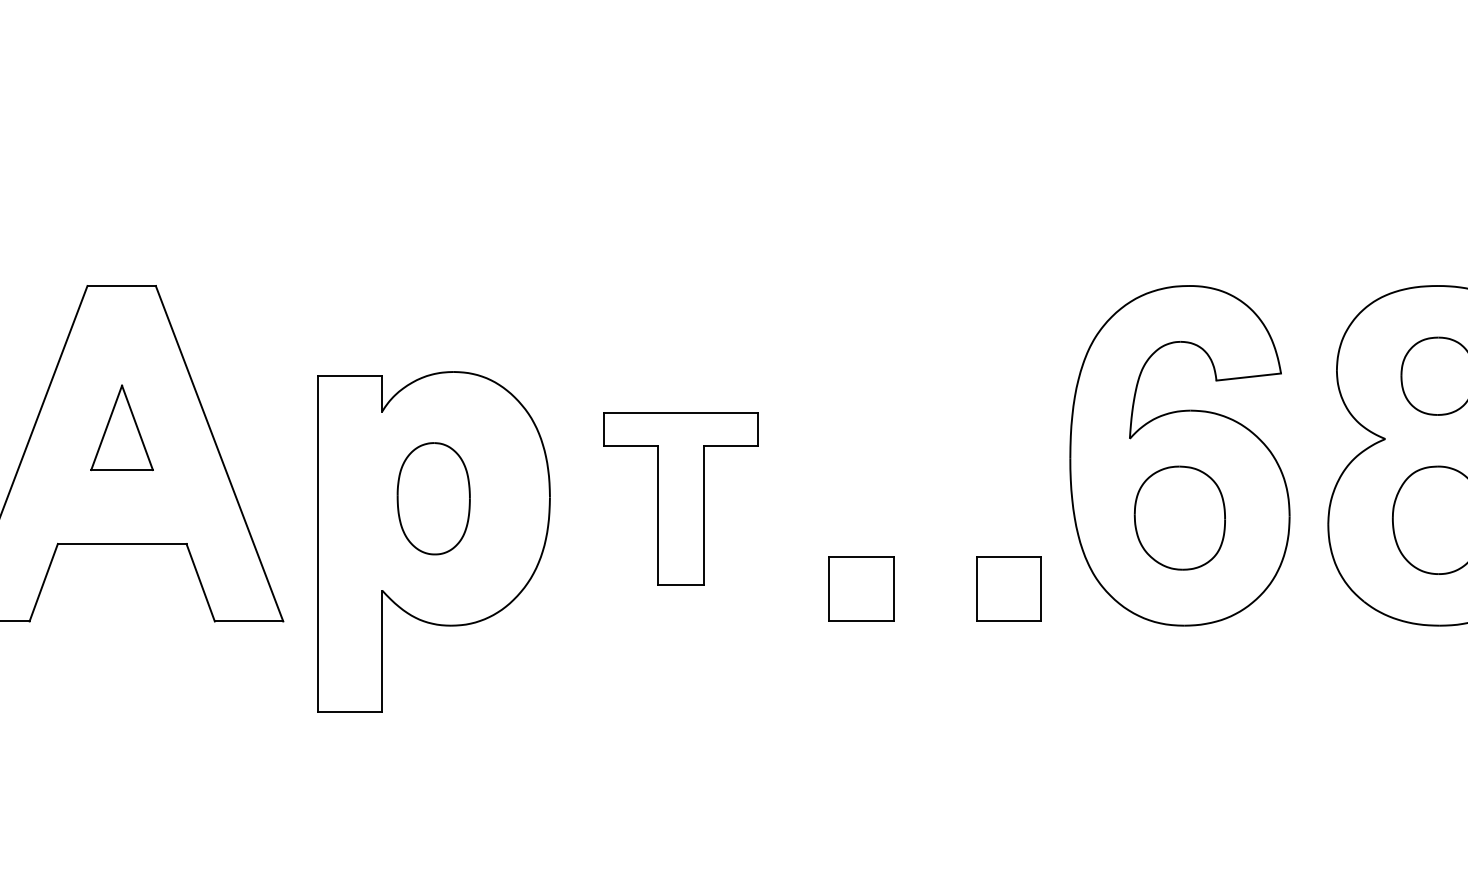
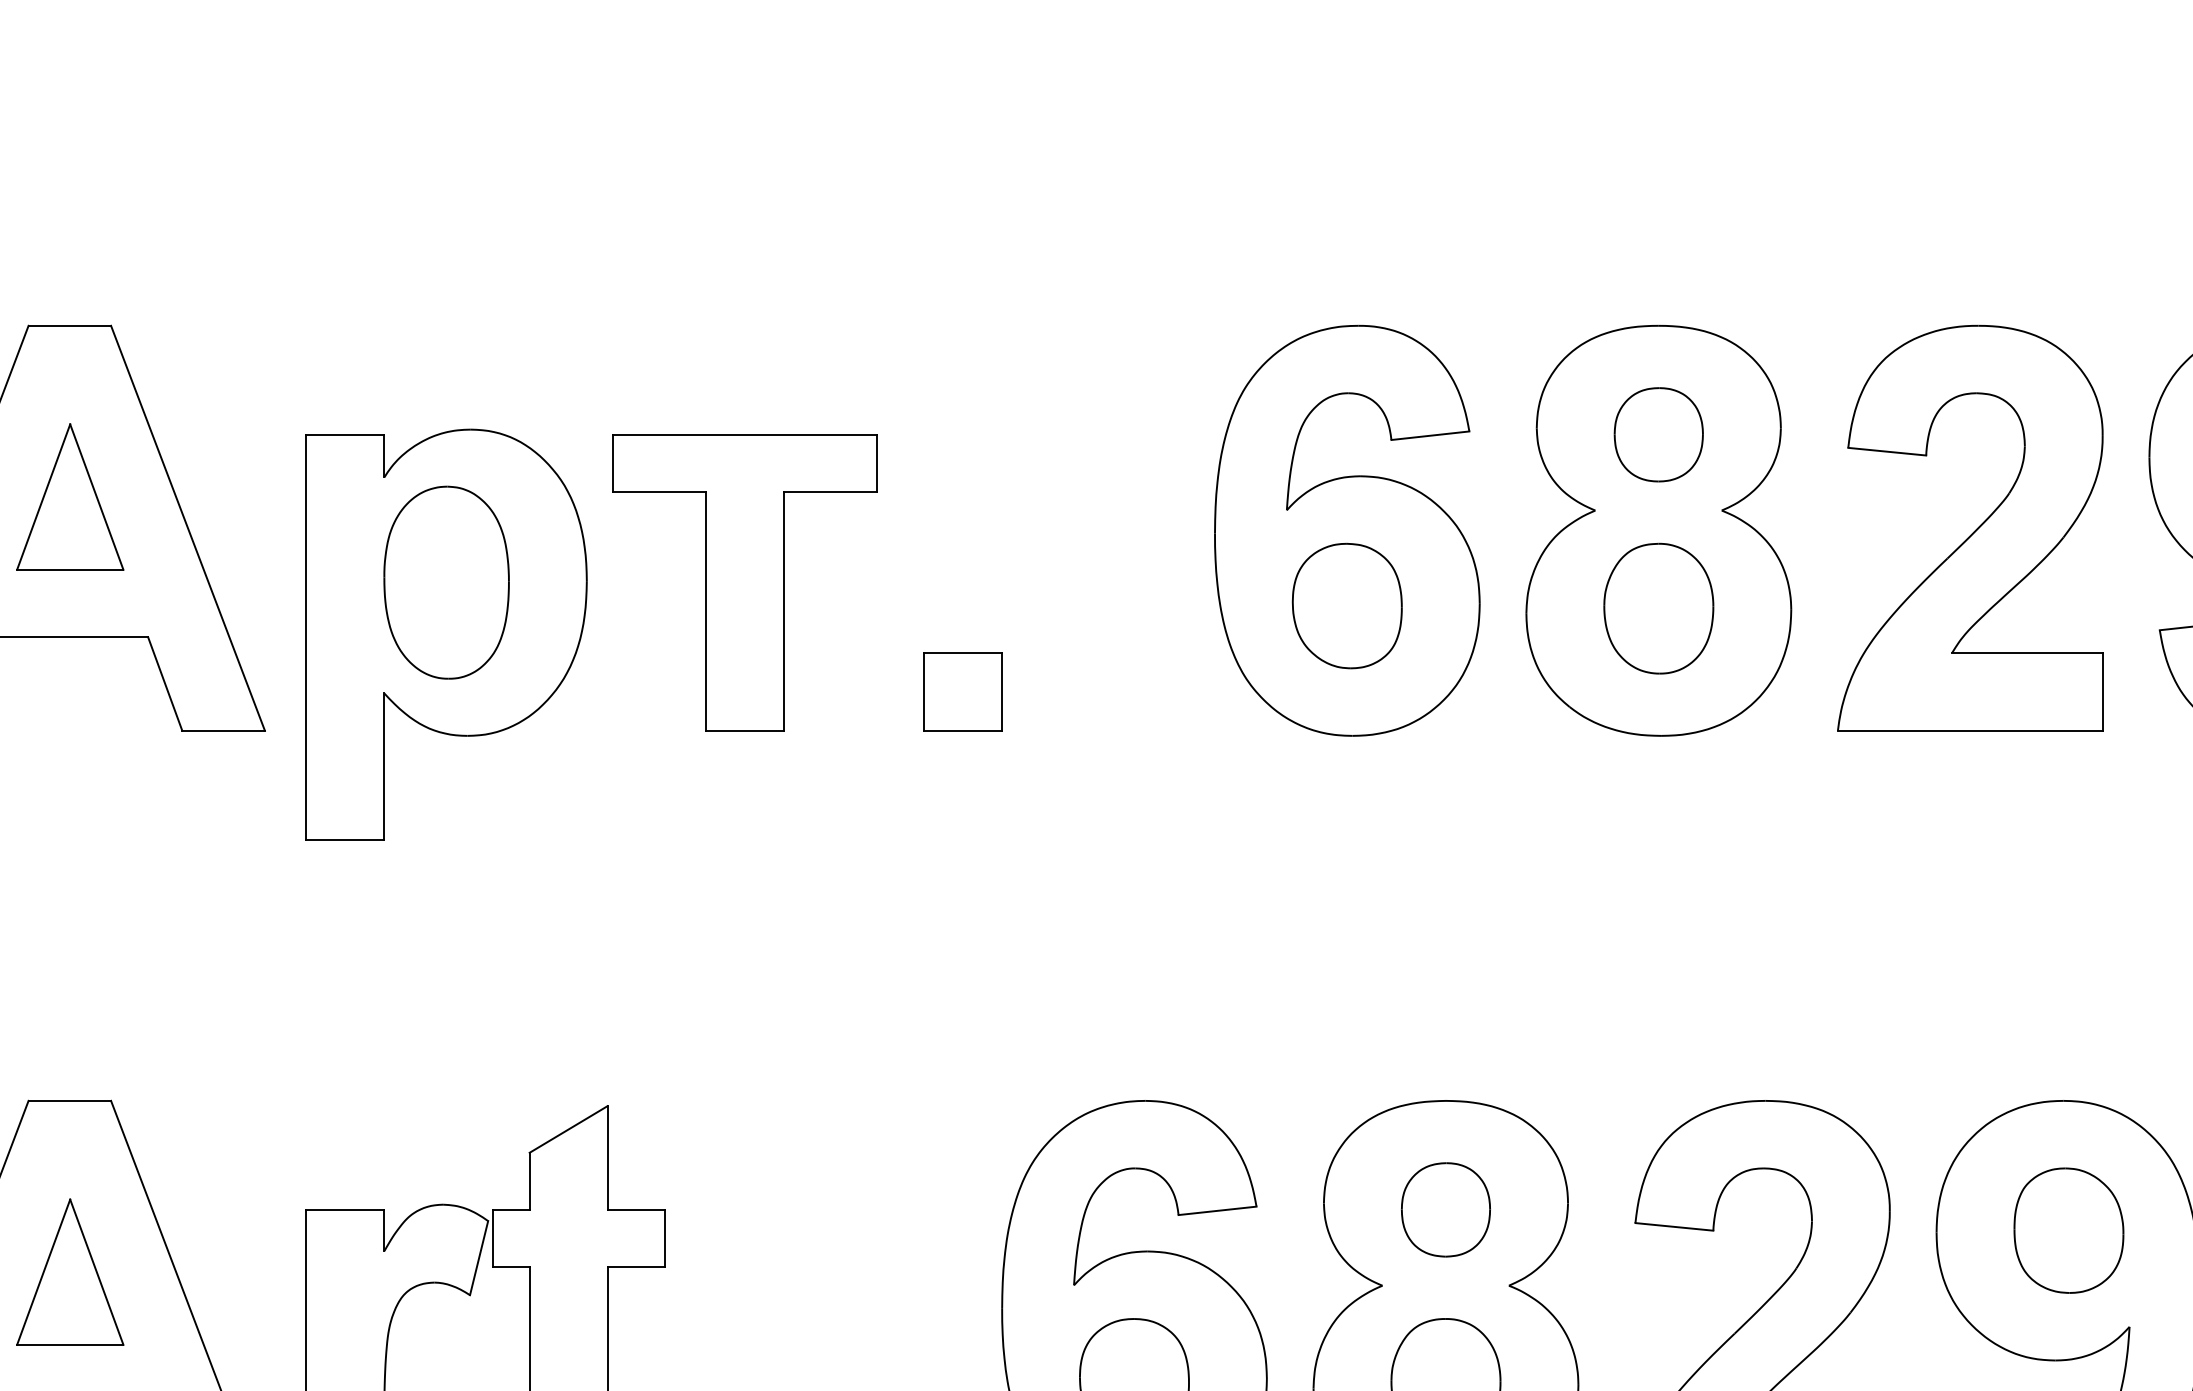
part: (122, 427) -> (70, 496), size x1.43
part: (433, 498) -> (446, 582), size x1.43
part: (680, 498) -> (744, 582), size x1.43
part: (1008, 588) -> (1140, 691), removed

